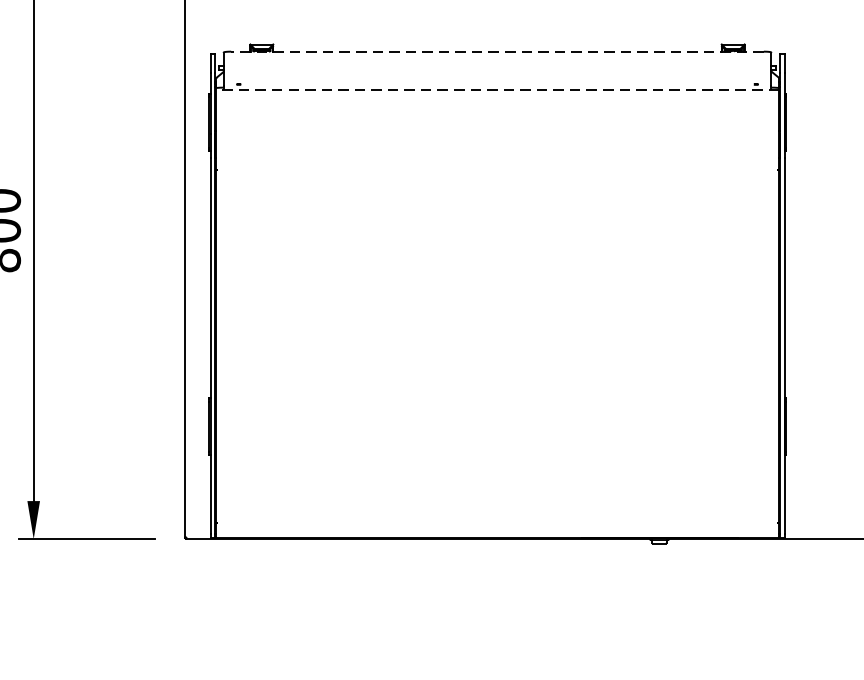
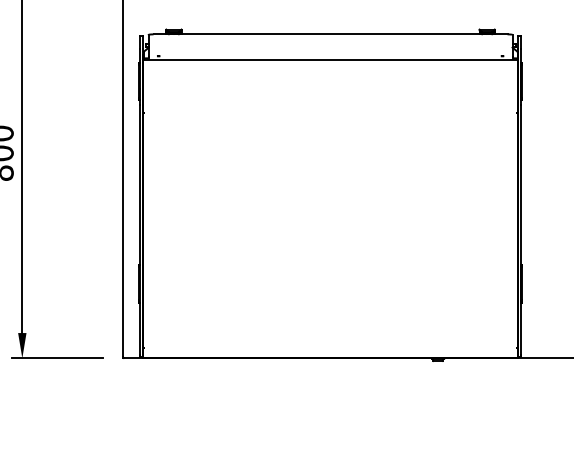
line: (497, 51) -> (330, 34), dashed -> solid
line: (497, 90) -> (330, 60), dashed -> solid

